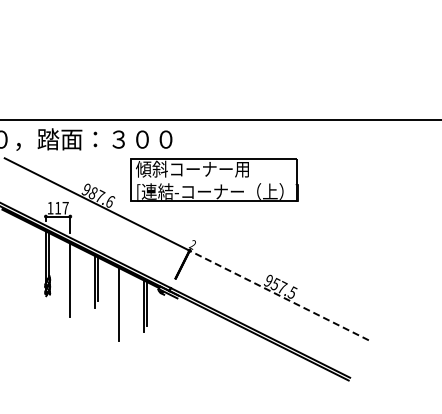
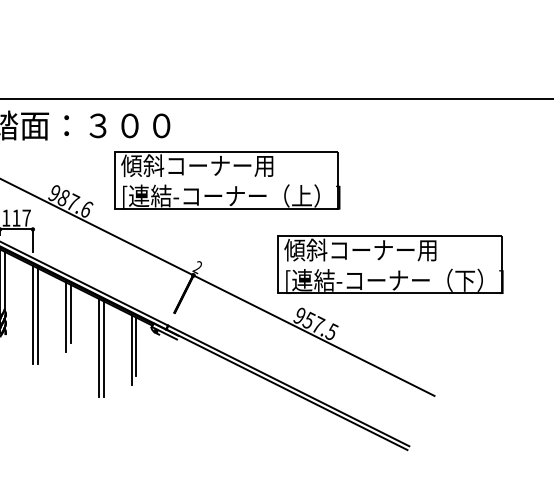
part: (336, 242) -> (391, 264), added
line: (73, 280) -> (37, 315), added
line: (278, 295) -> (312, 335), dashed -> solid
line: (122, 305) -> (103, 349), added

